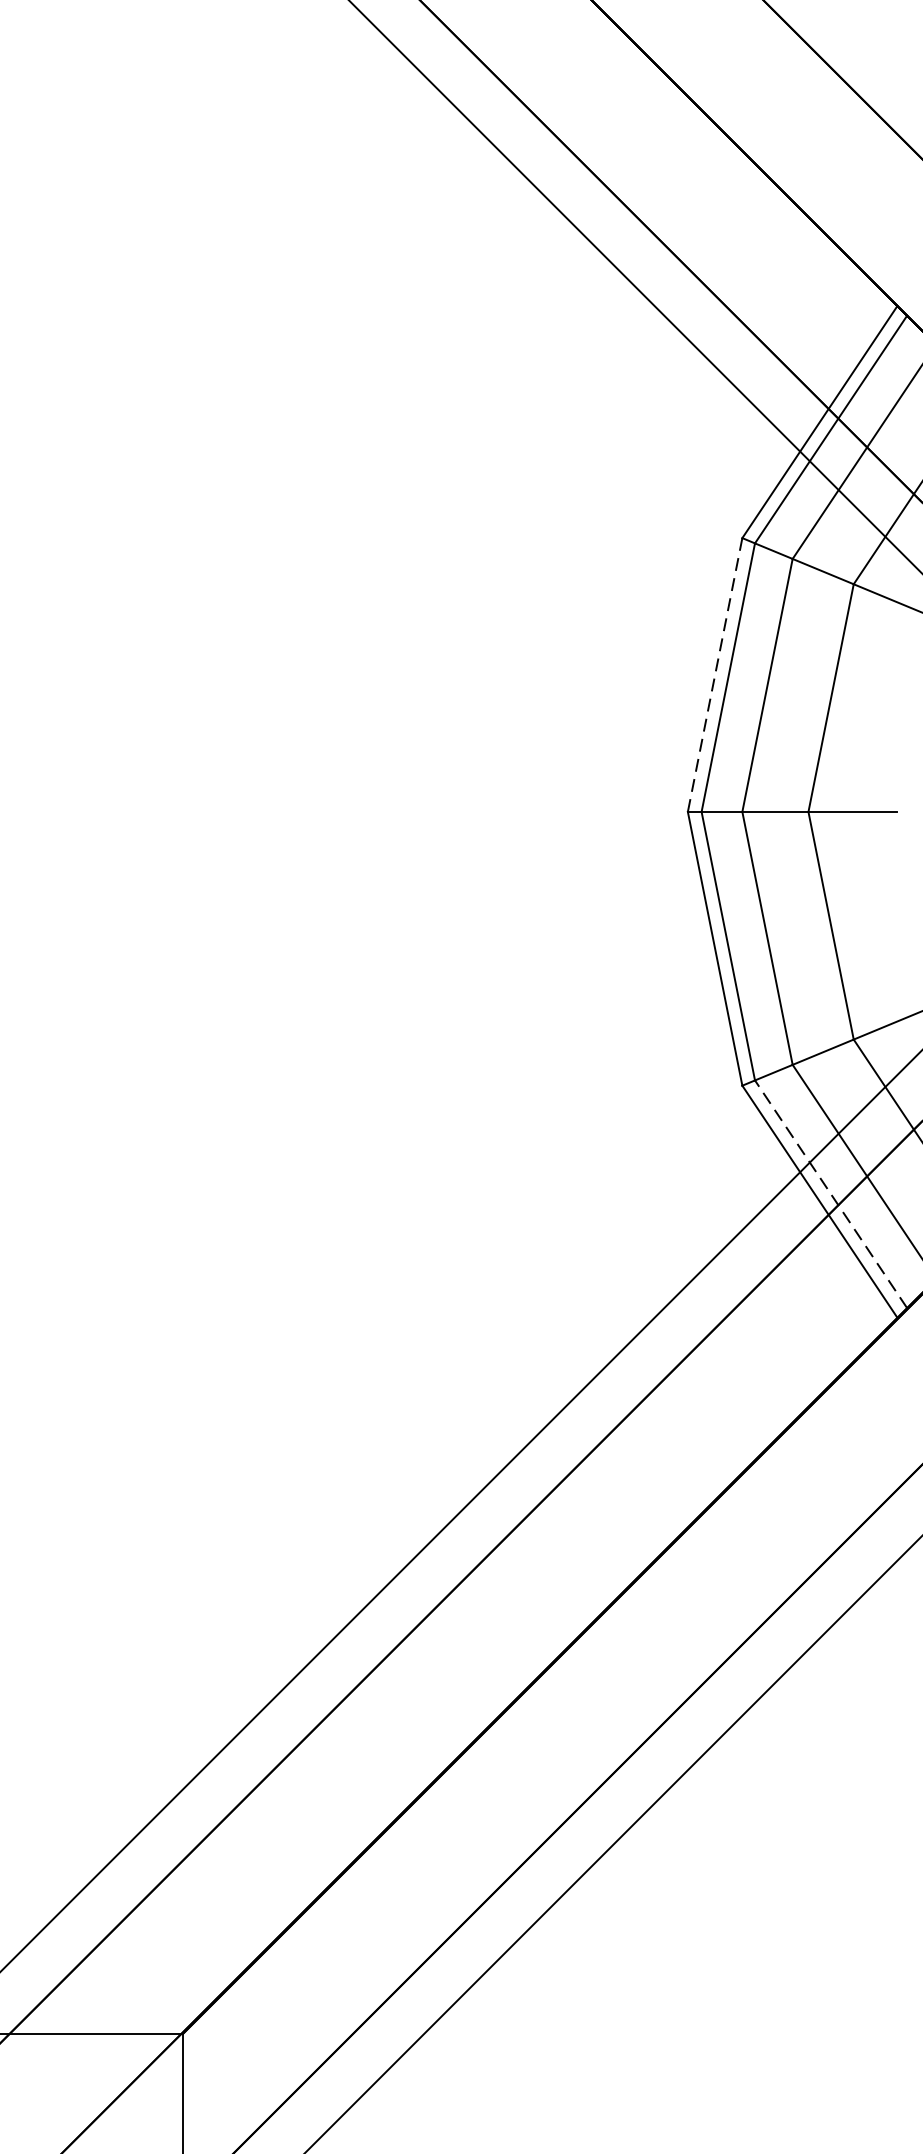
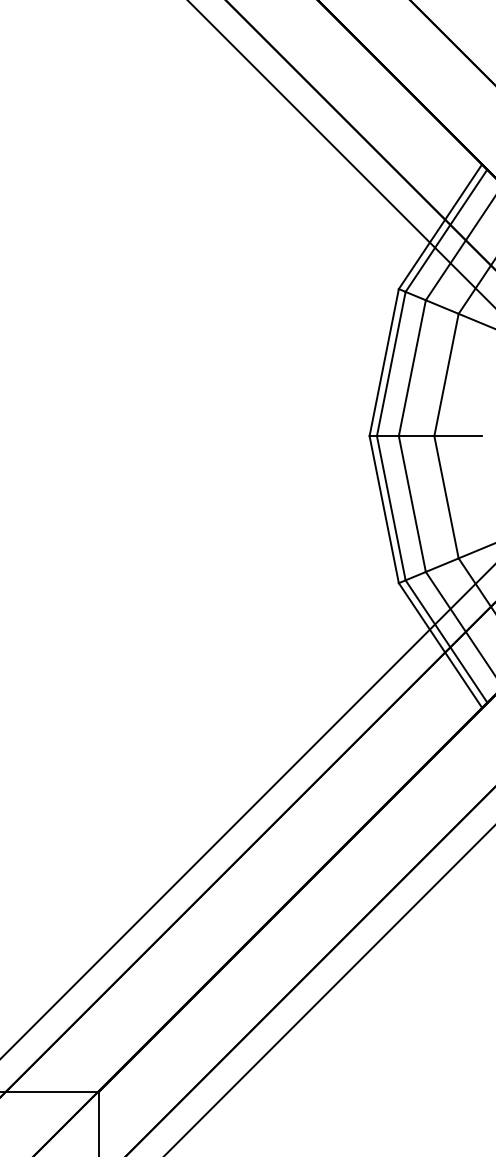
line: (715, 674) -> (384, 362), dashed -> solid
line: (831, 1194) -> (446, 641), dashed -> solid

